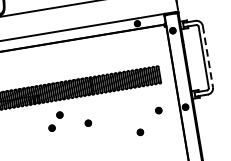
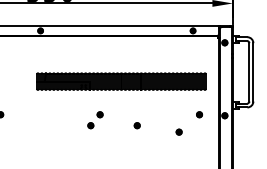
line: (208, 56) -> (253, 72), dashed -> solid
part: (56, 121) -> (95, 120), moved
part: (87, 123) -> (136, 125), moved

